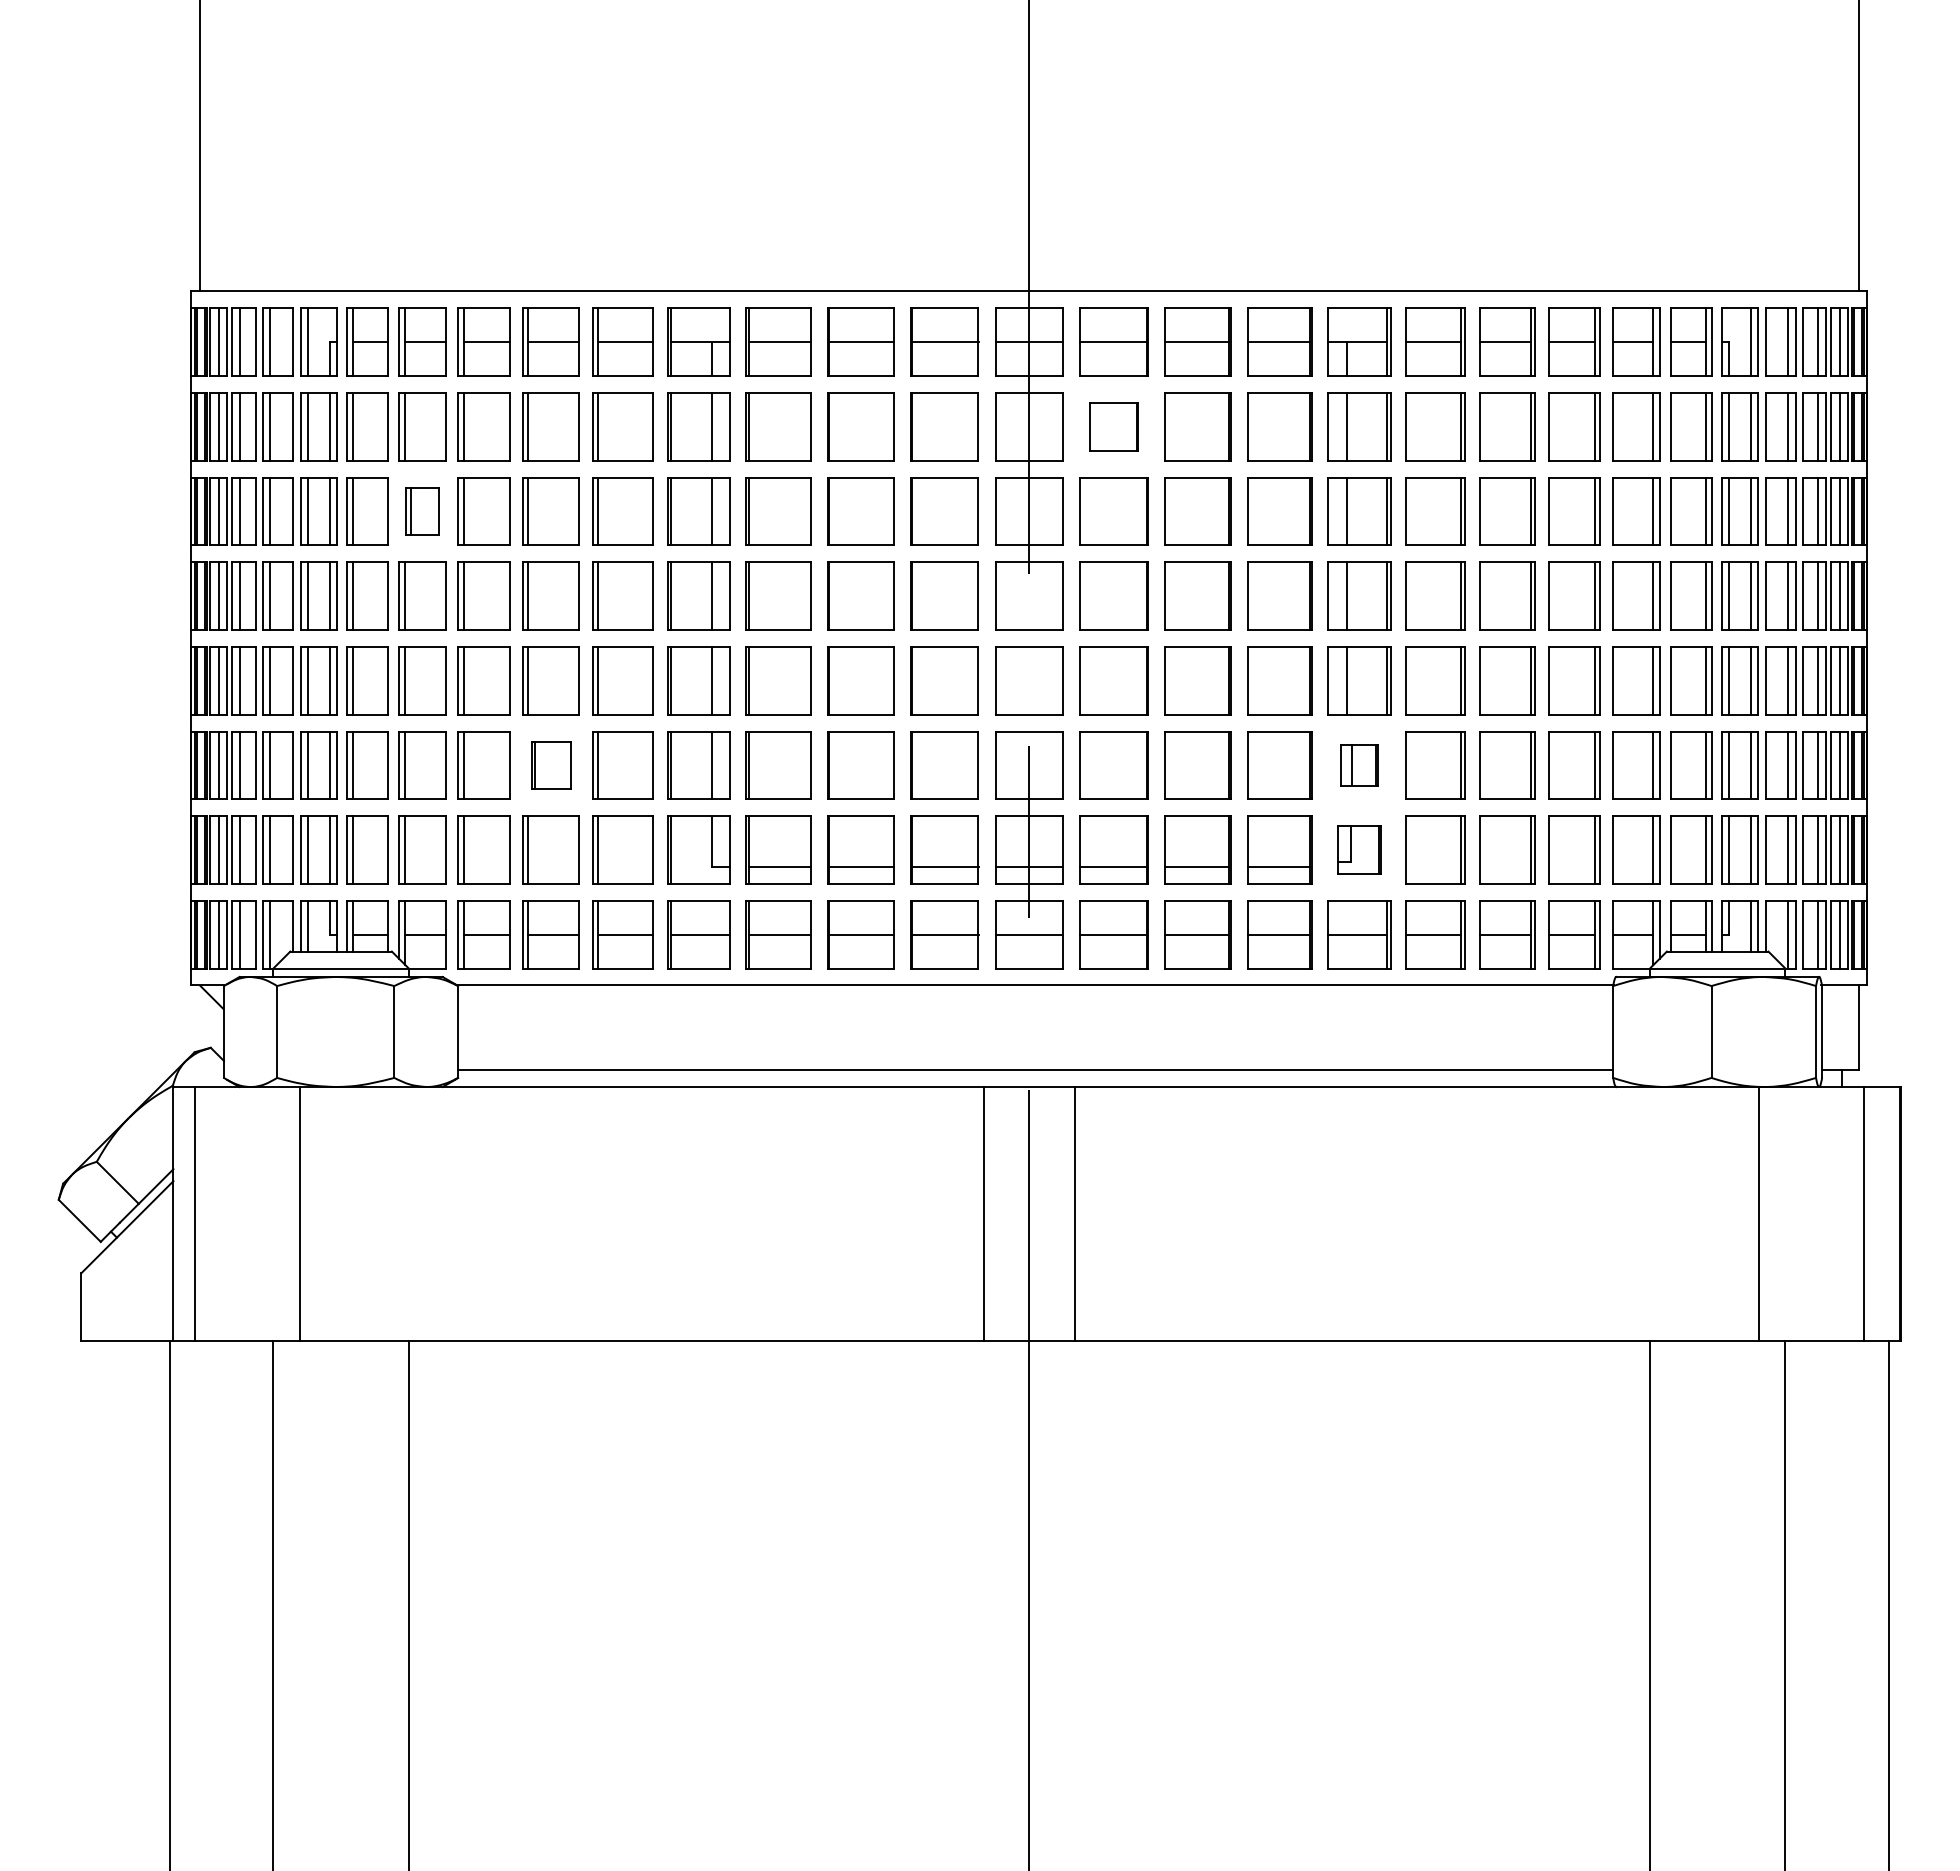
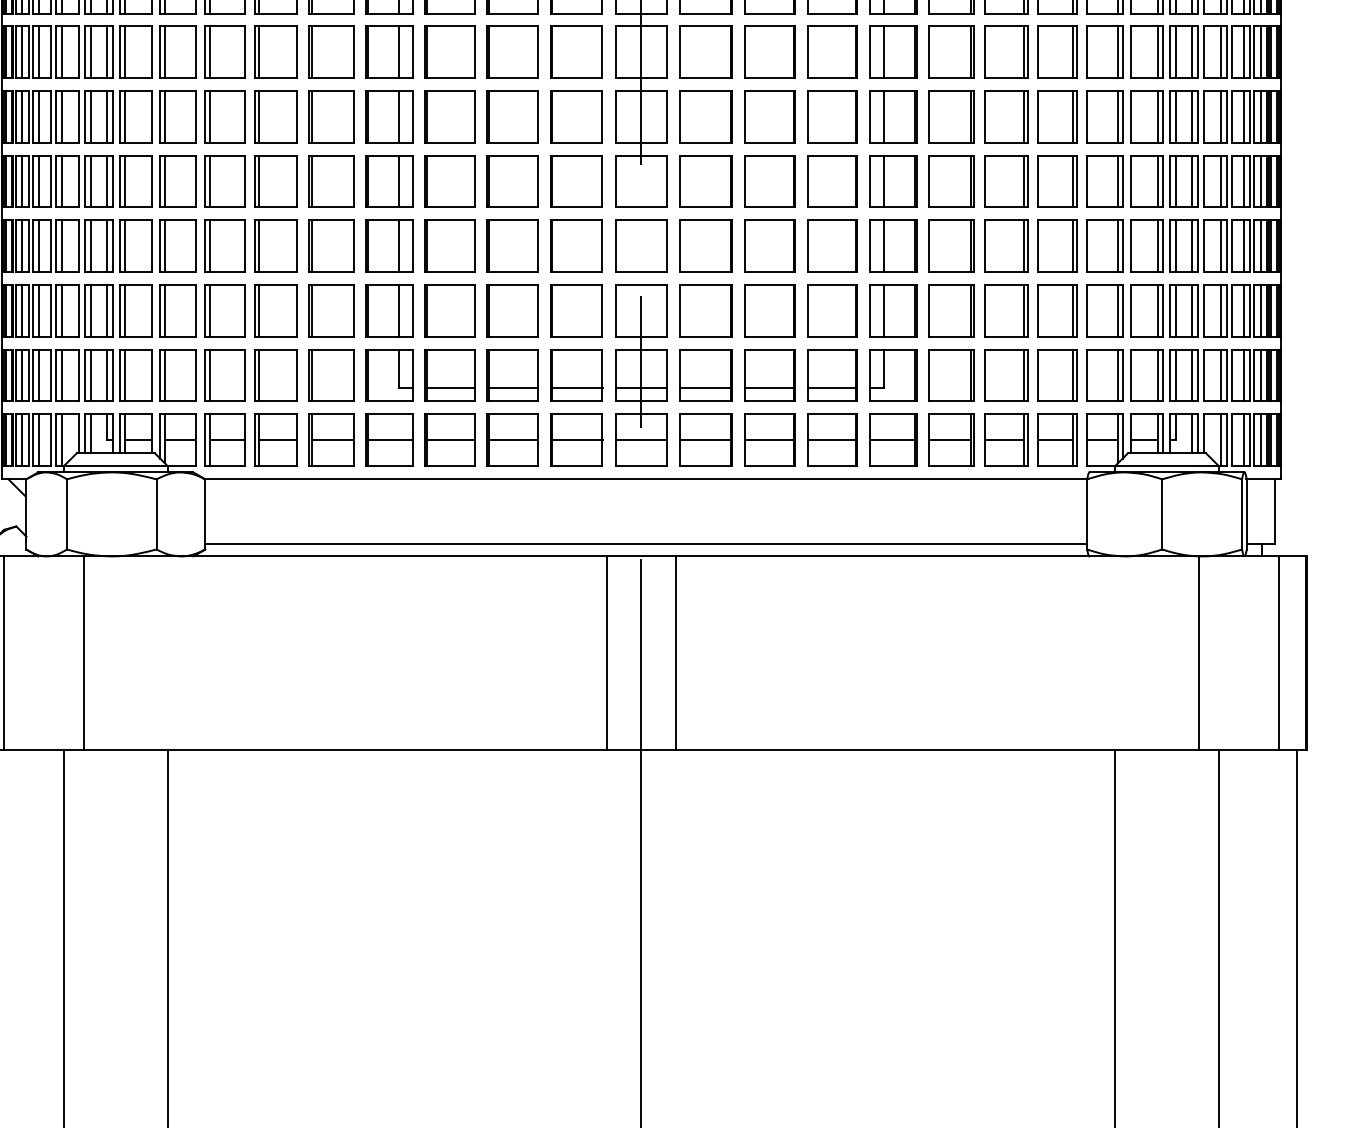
part: (1113, 426) -> (705, 52), size x1.43
part: (422, 511) -> (178, 116), size x1.43
part: (550, 765) -> (275, 310), size x1.43
part: (1359, 765) -> (893, 310), size x1.67
part: (1359, 849) -> (893, 375), size x1.43

